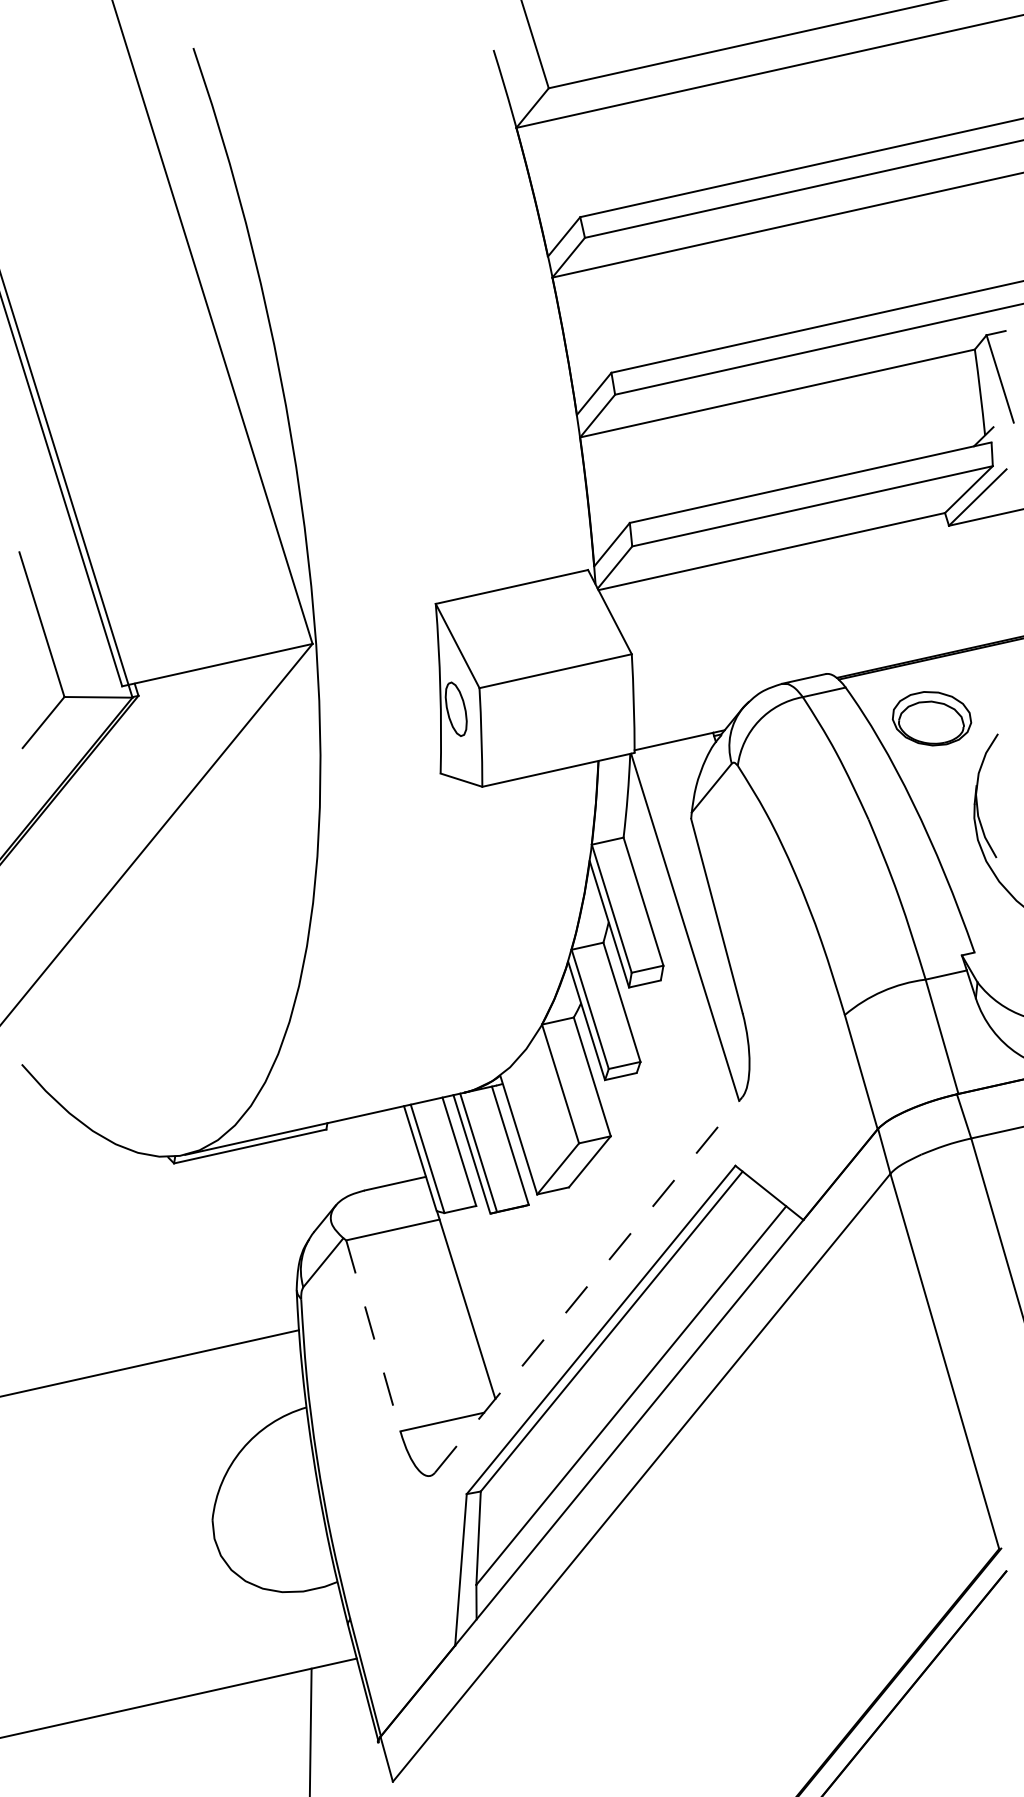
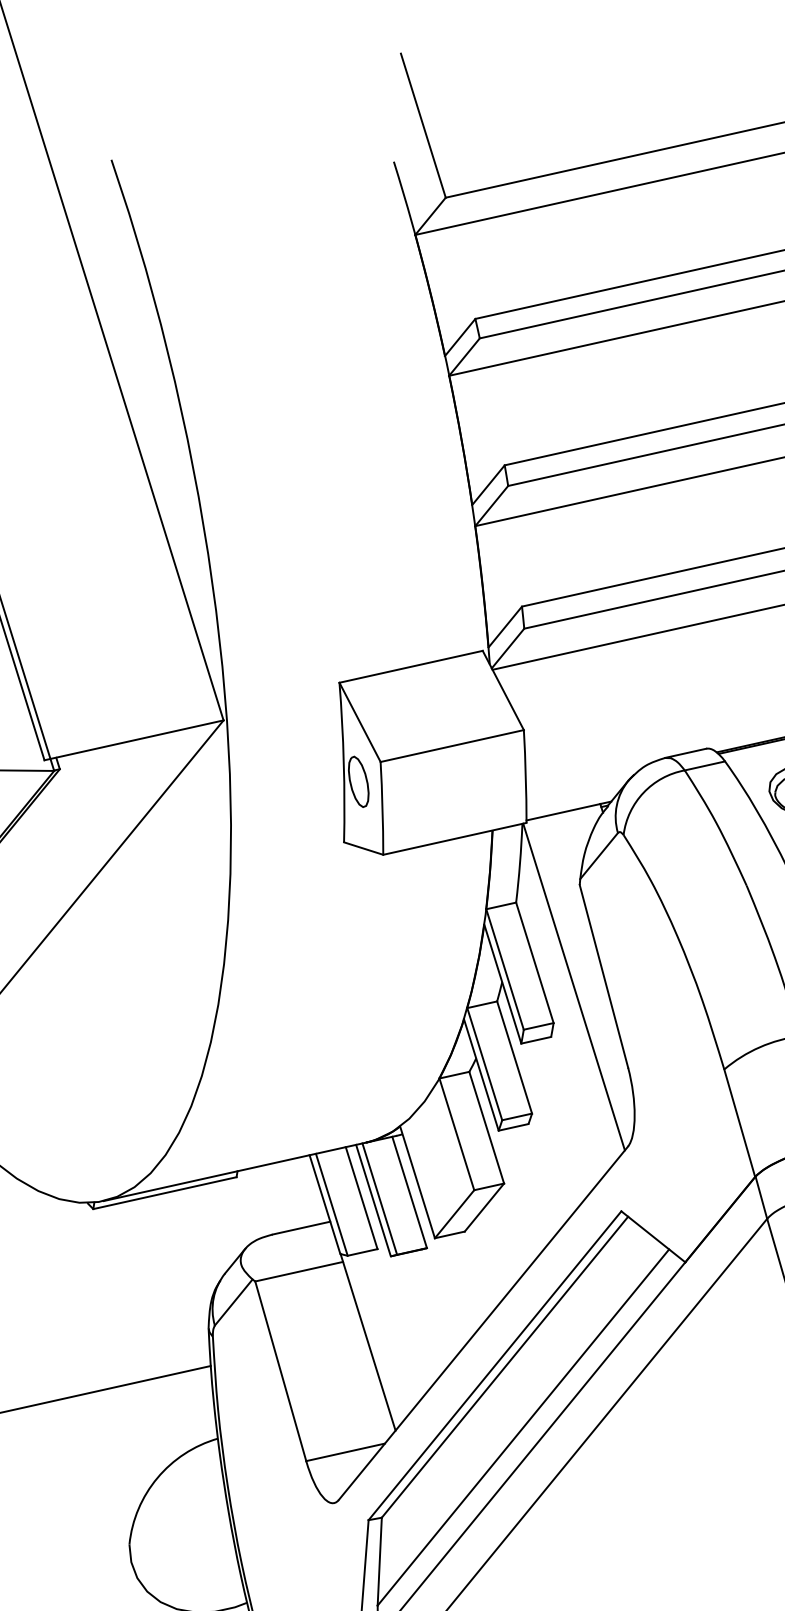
line: (588, 1284) -> (483, 1322), dashed -> solid
line: (373, 1336) -> (280, 1371), dashed -> solid

